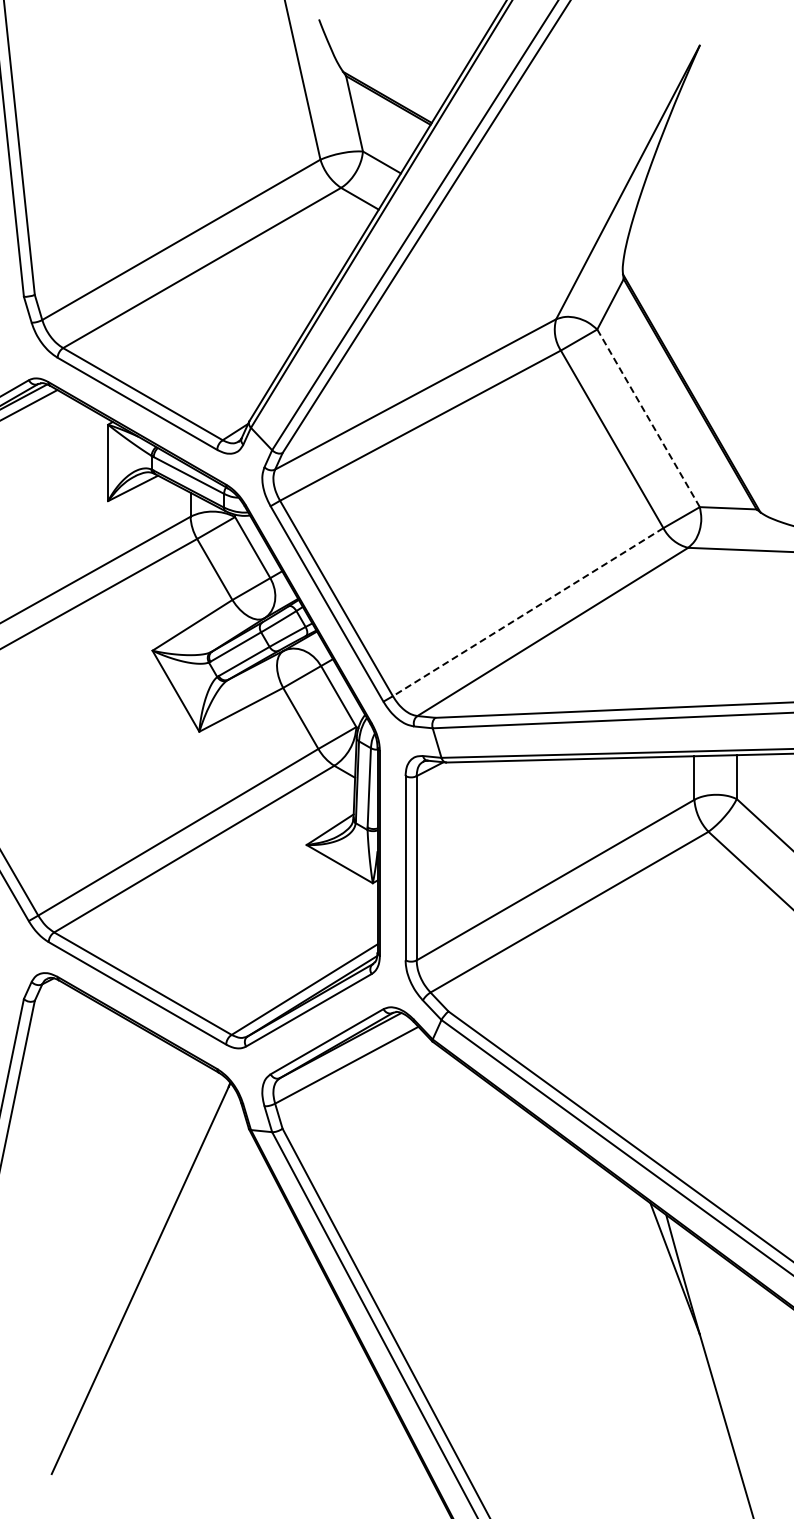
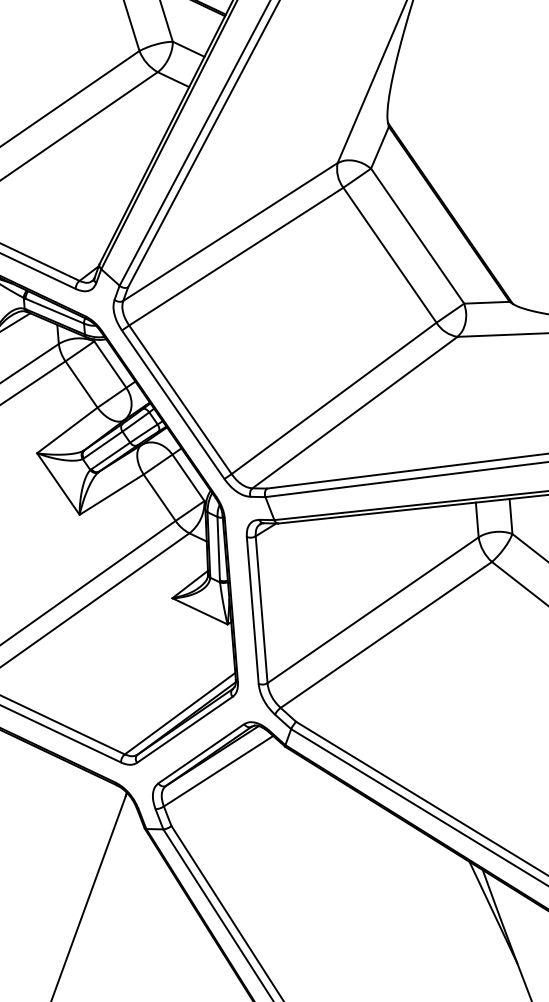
line: (648, 418) -> (417, 236), dashed -> solid
line: (527, 612) -> (333, 398), dashed -> solid

